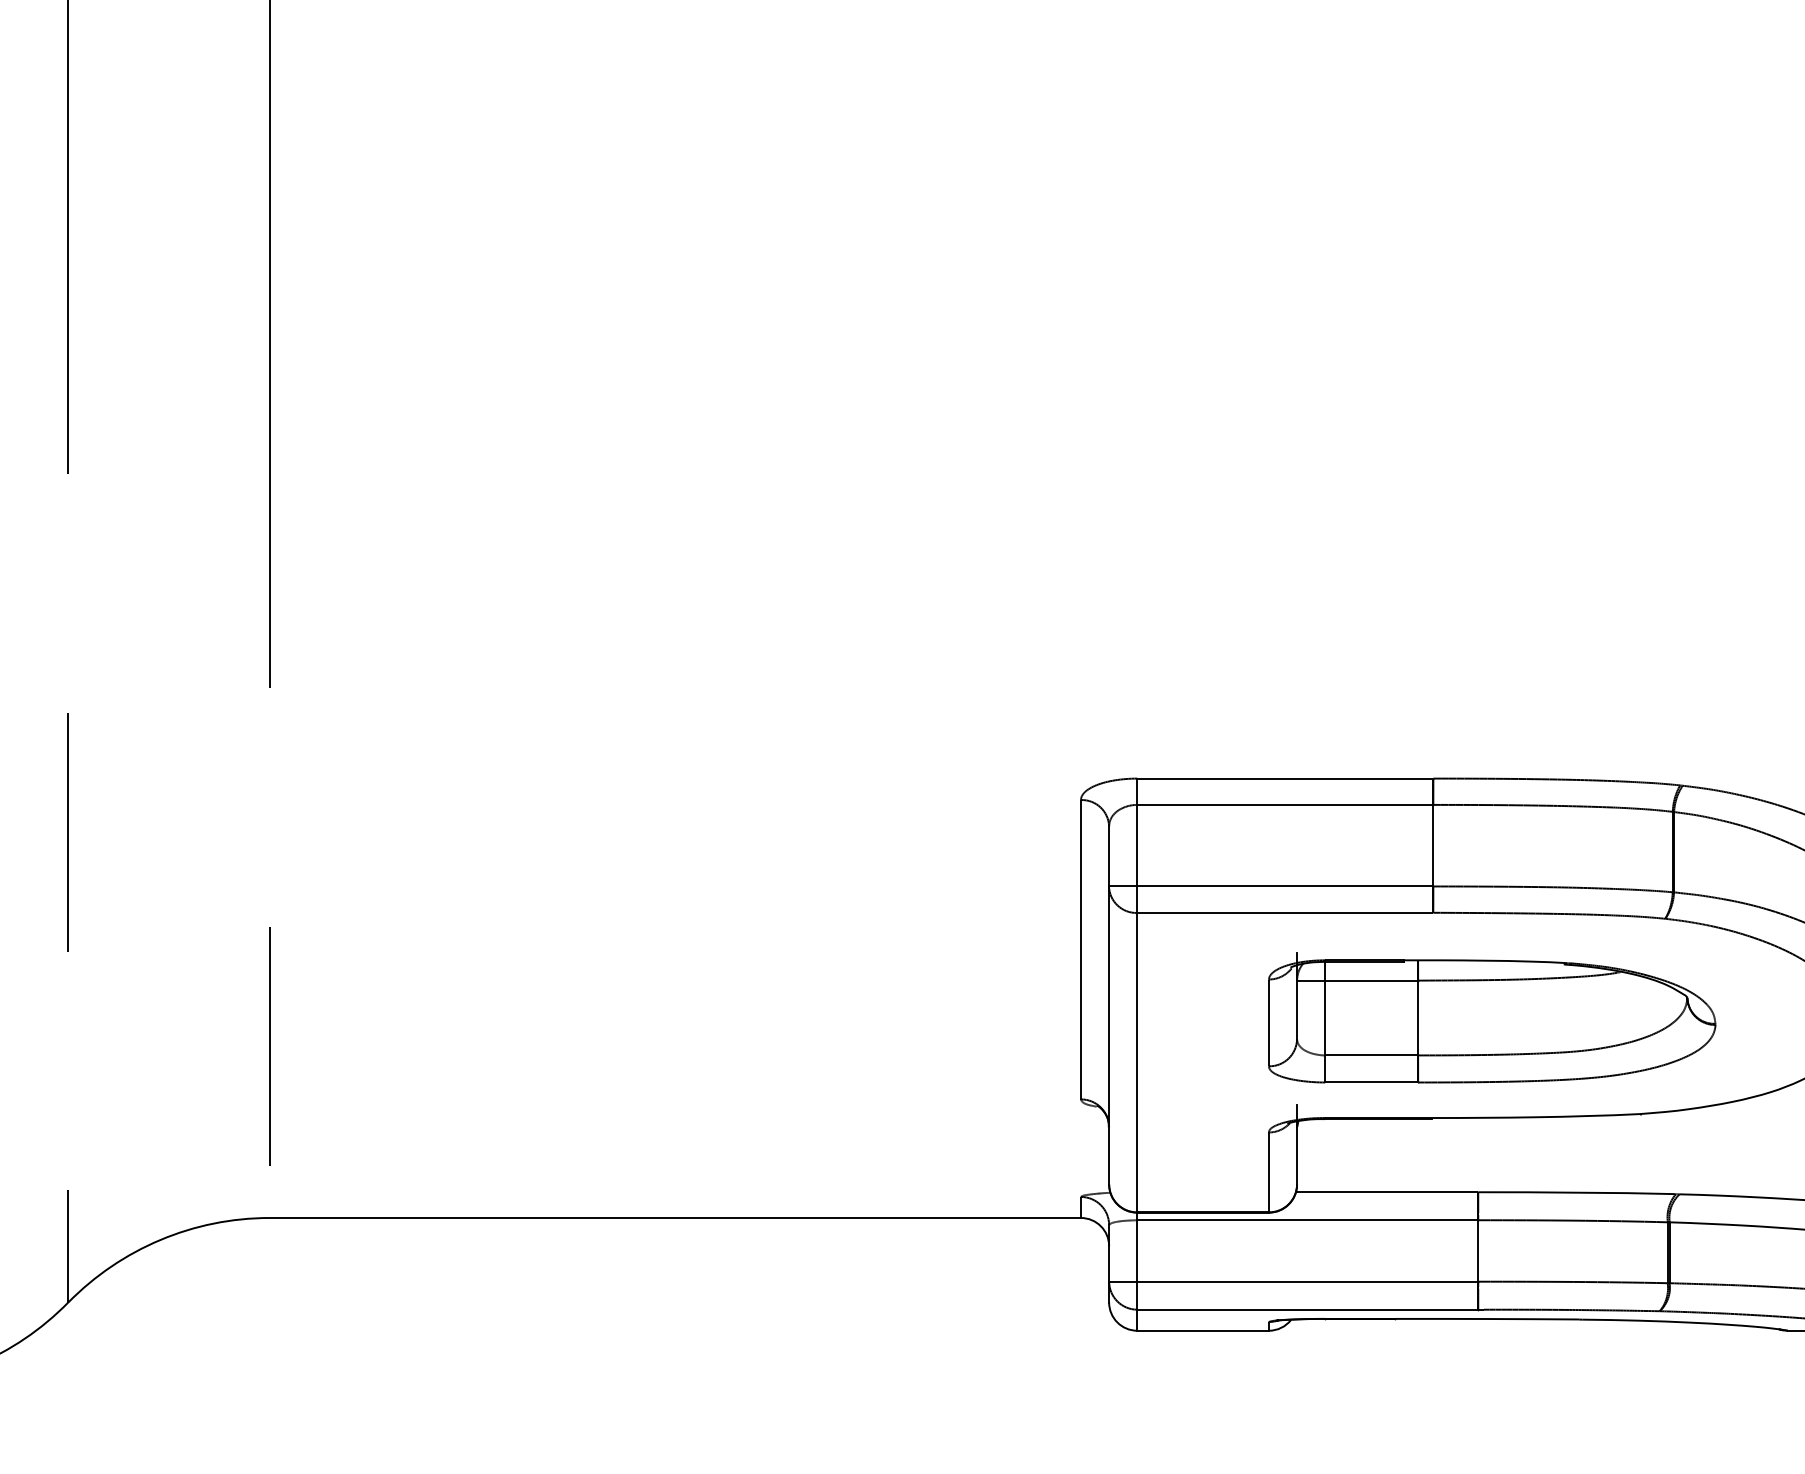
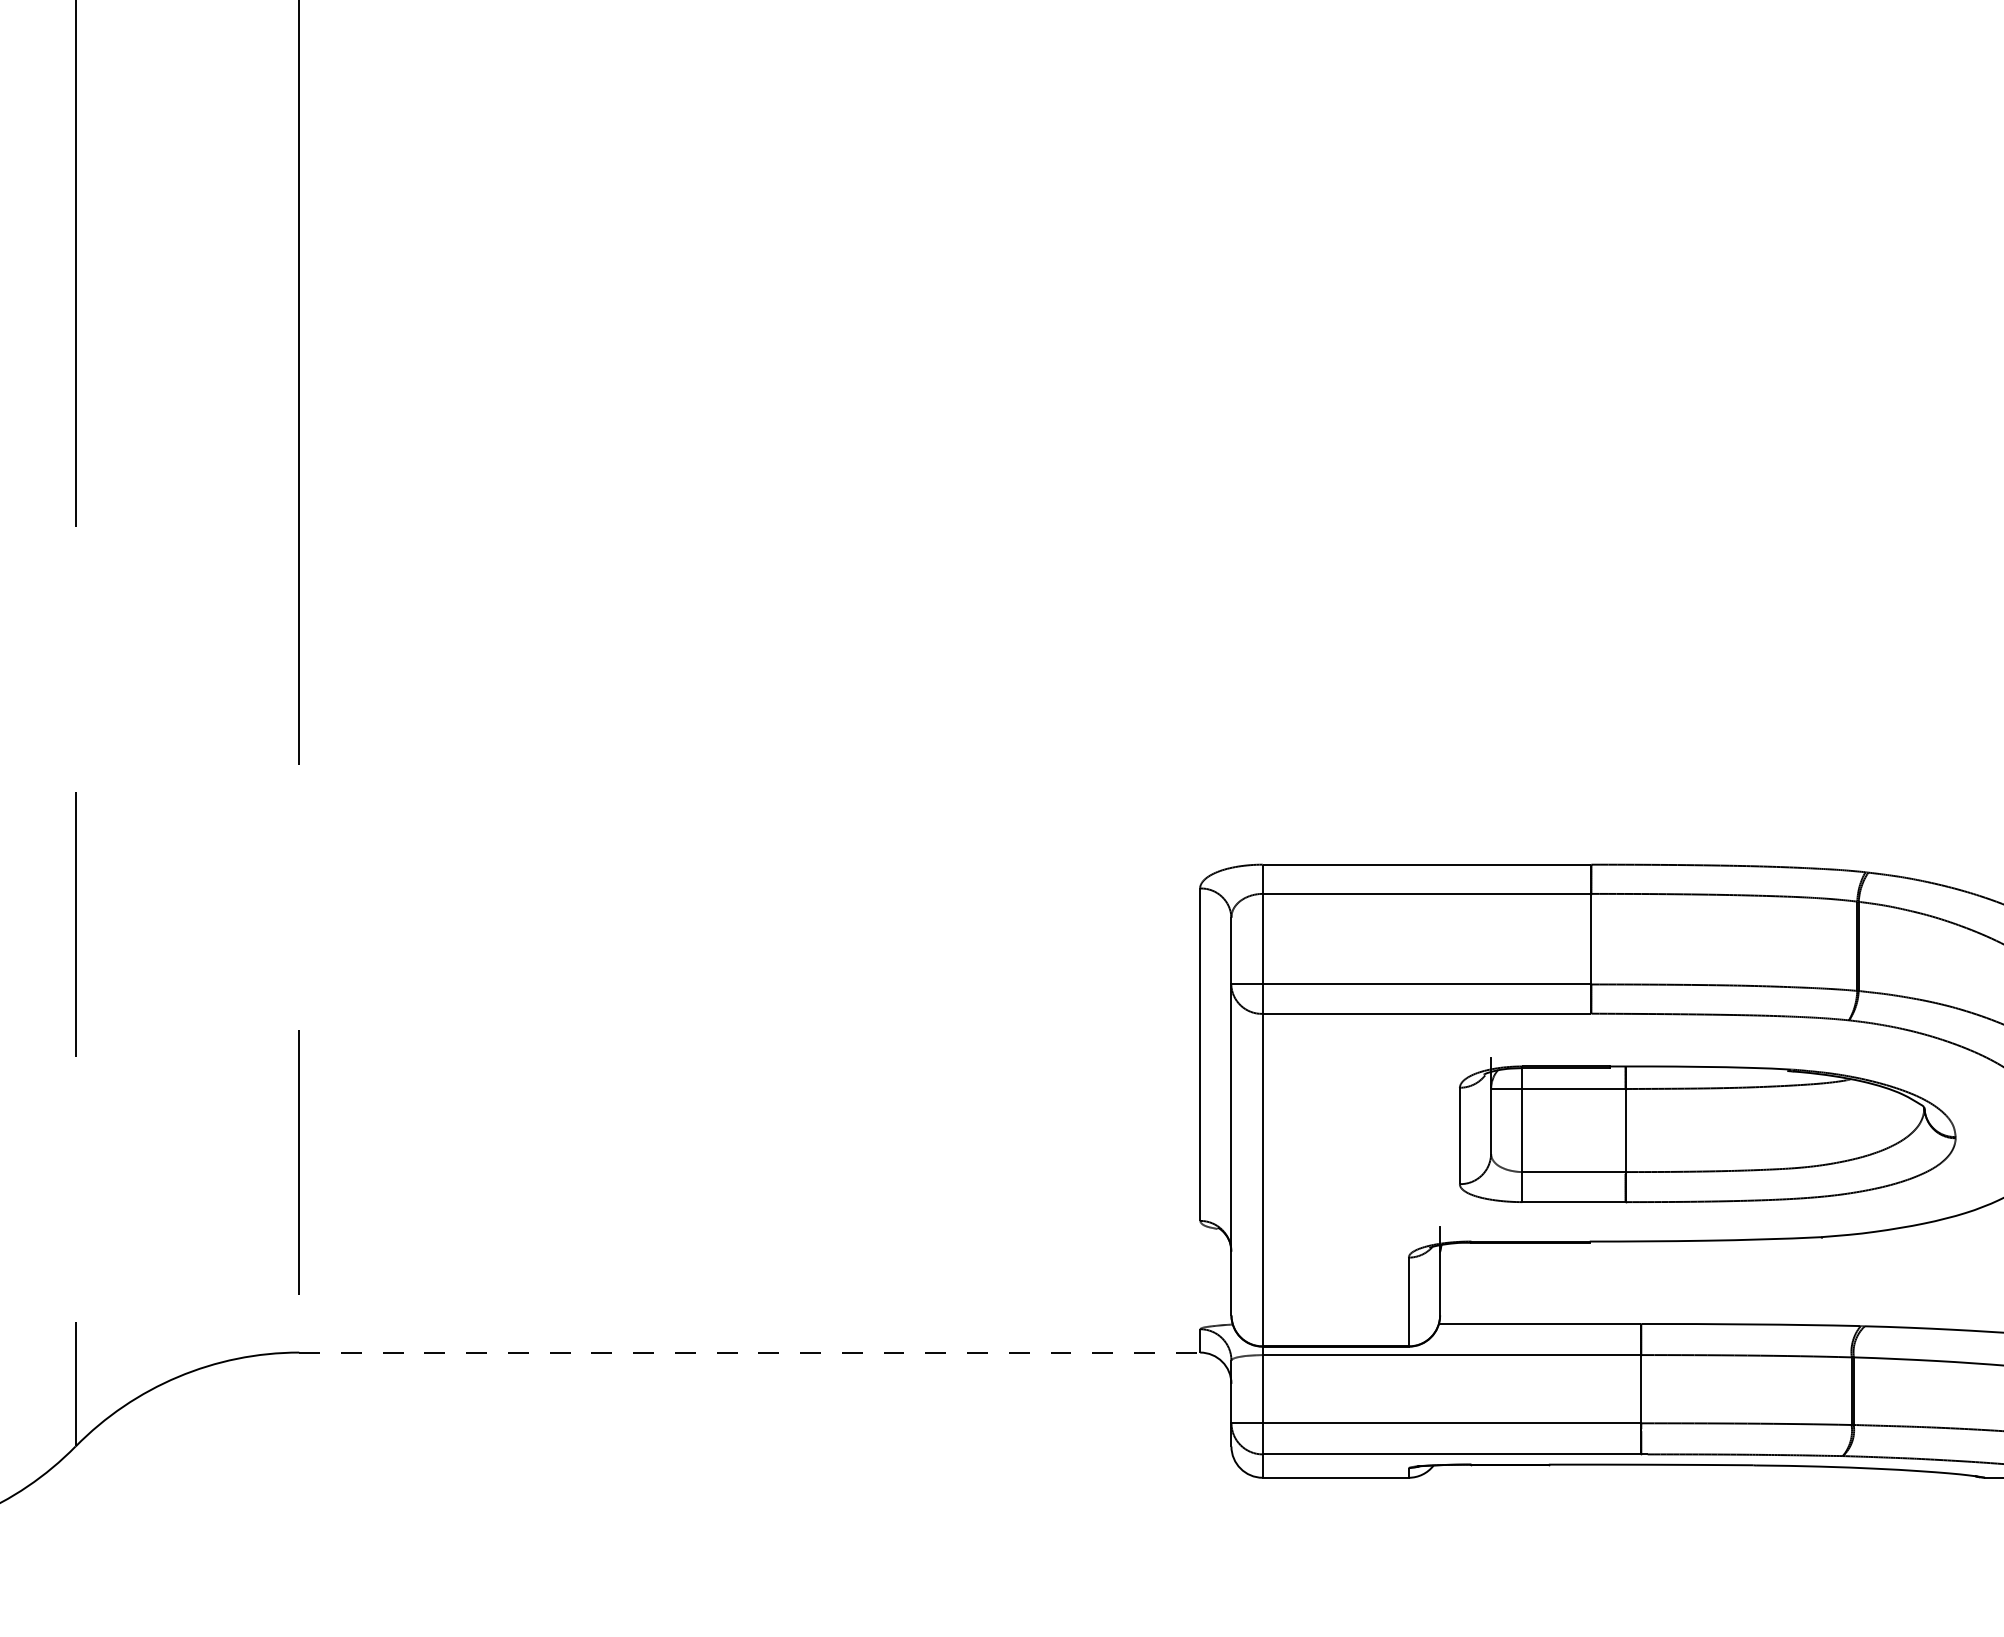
part: (1491, 1017) -> (1707, 1130), moved
line: (675, 1217) -> (750, 1352), solid -> dashed

